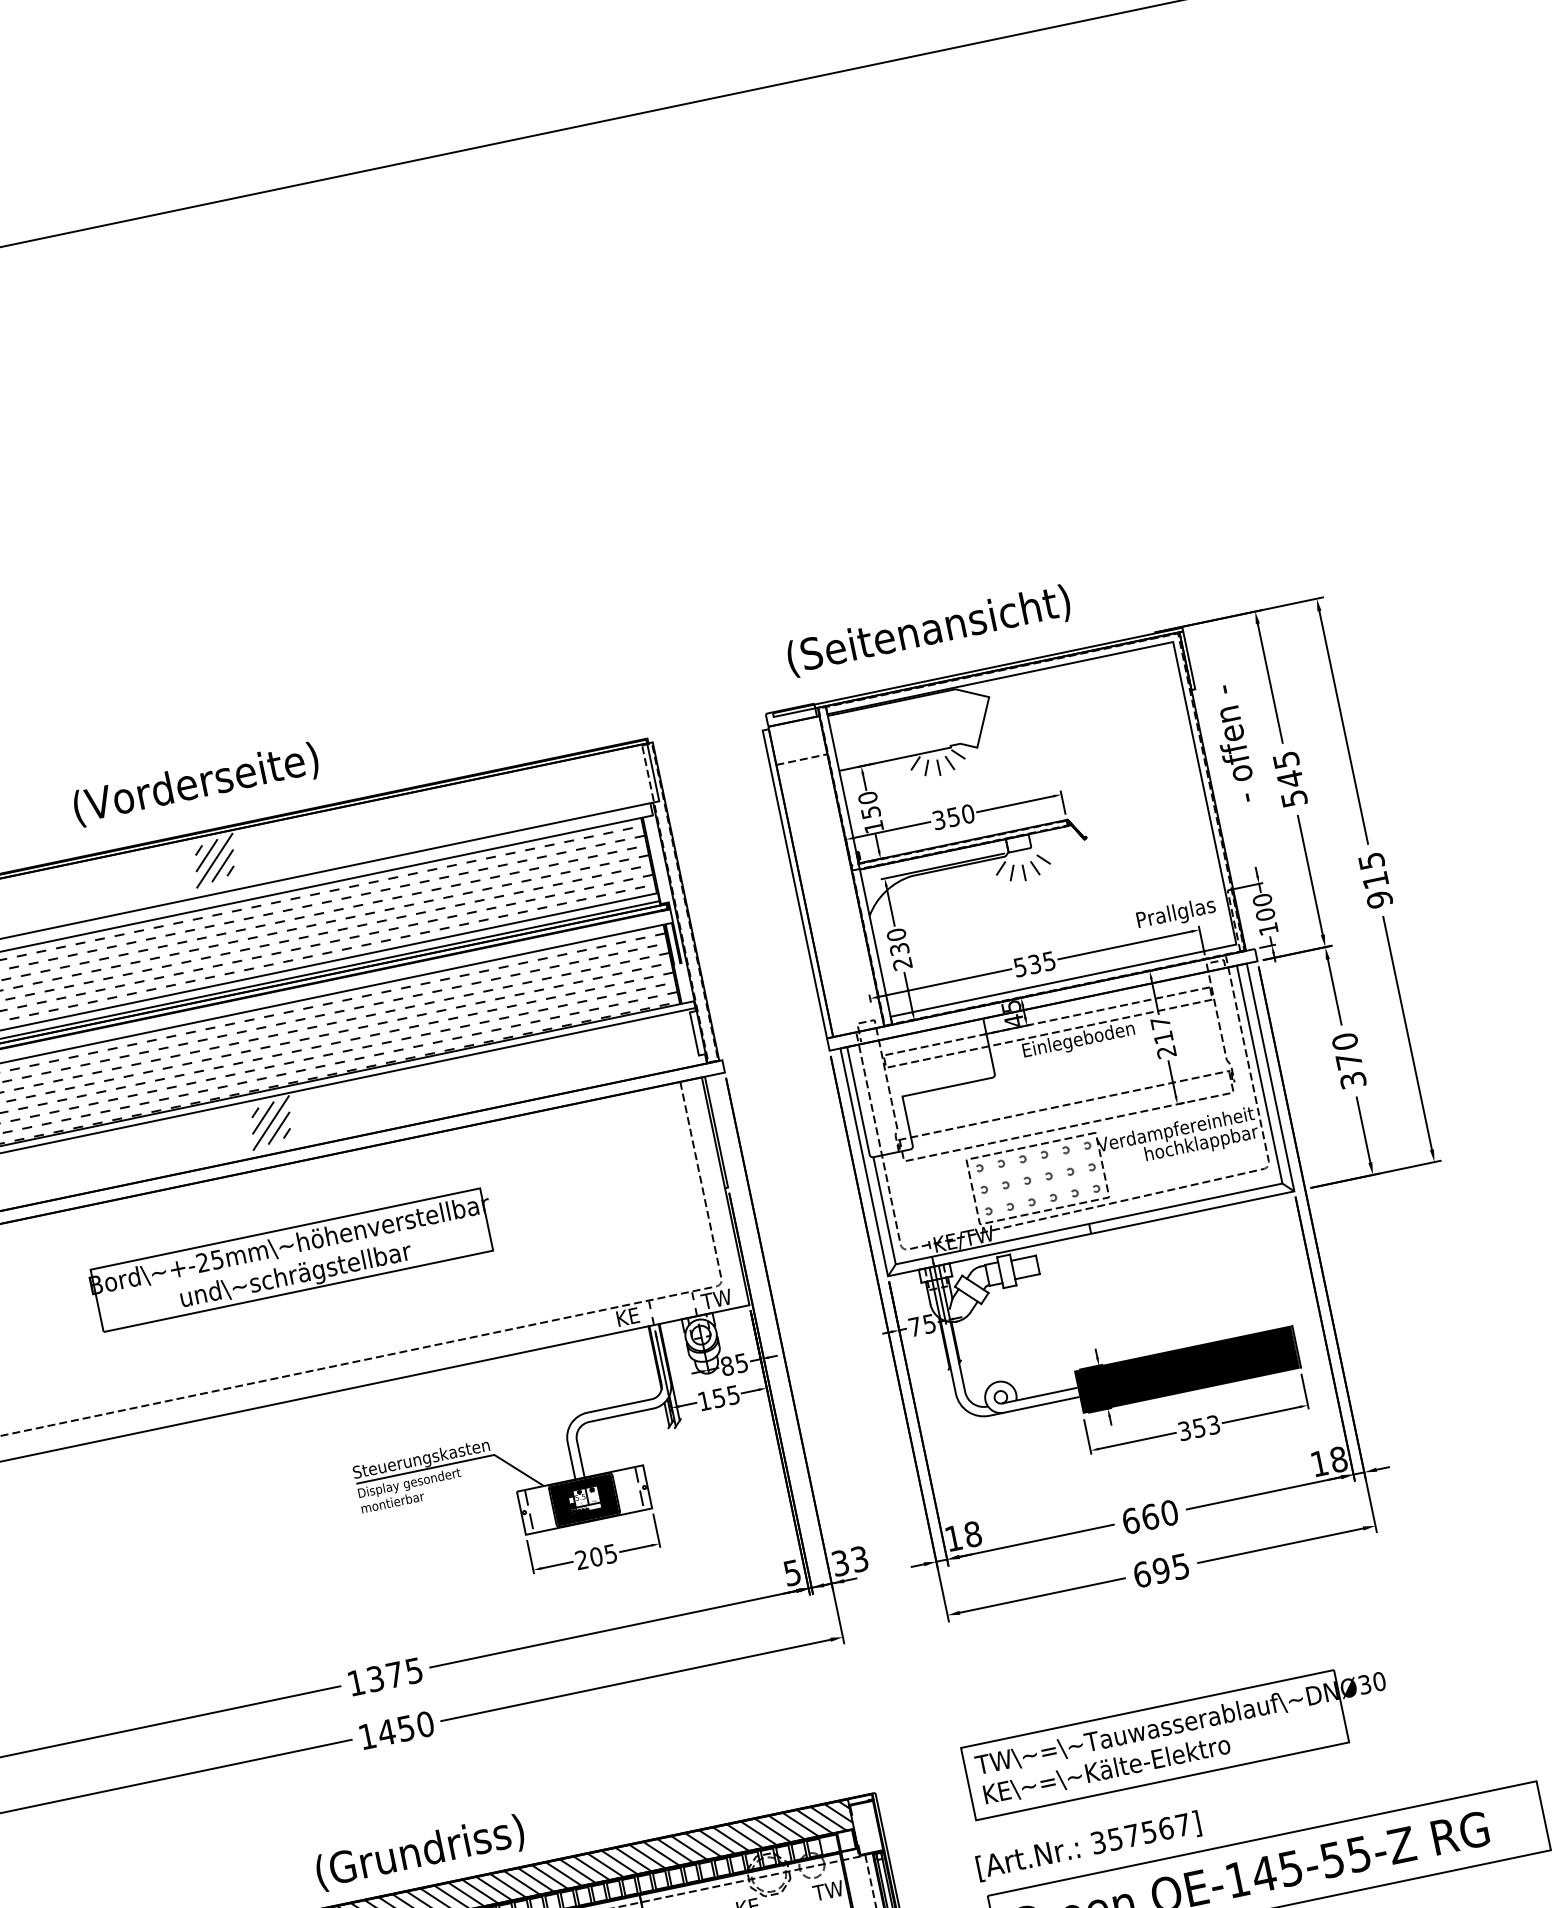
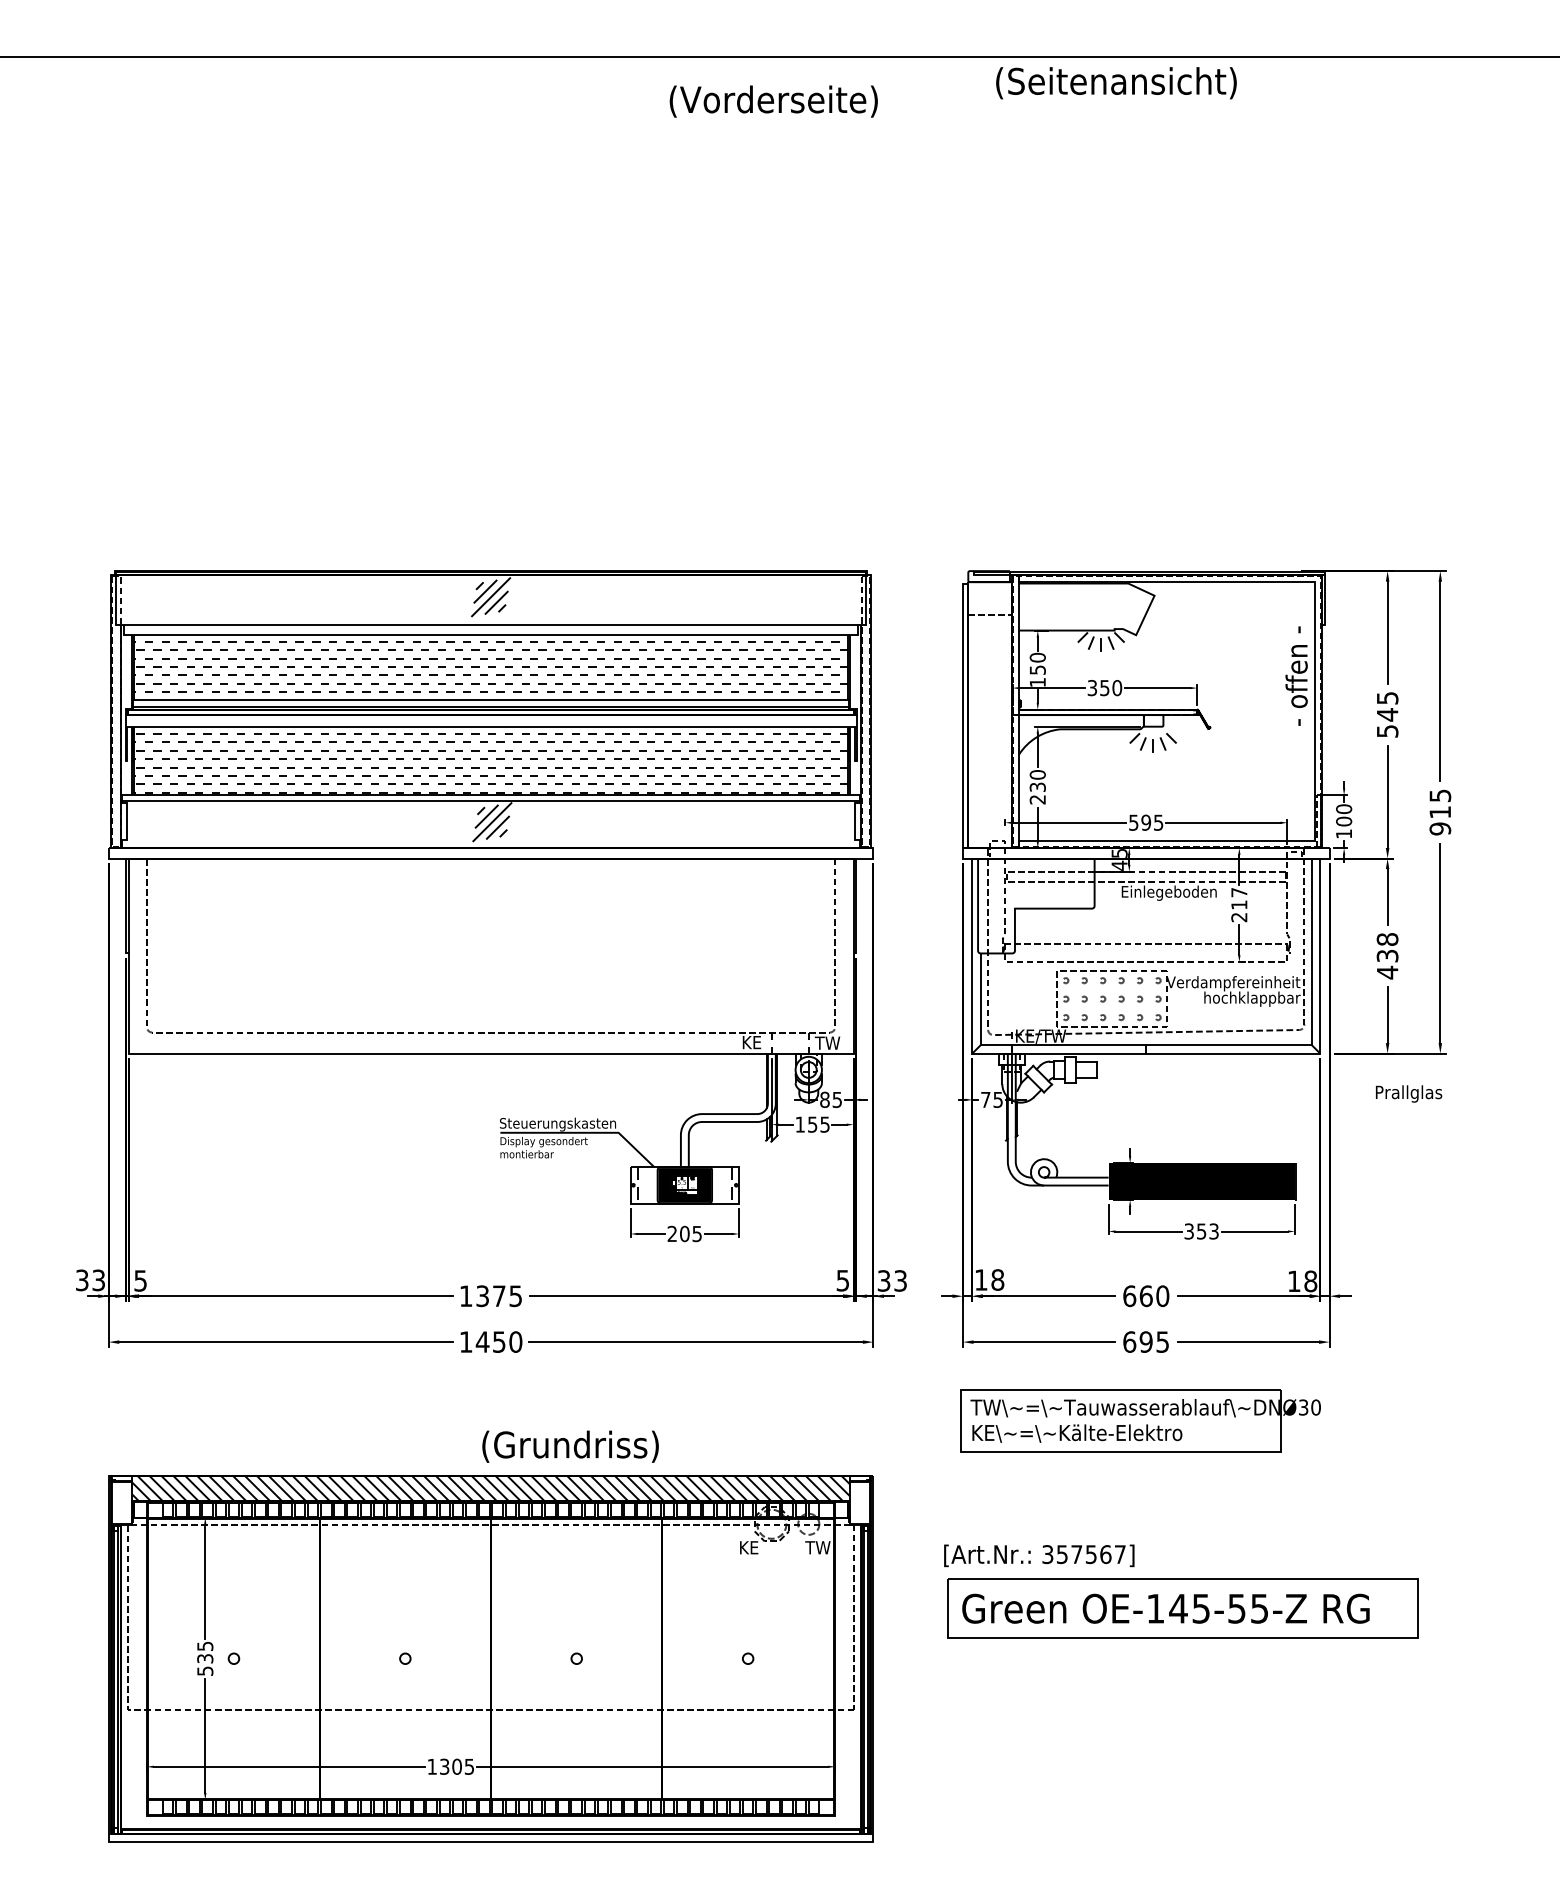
text: (929, 631) -> (1116, 83), moved
text: (1232, 743) -> (1296, 675), moved
text: (195, 784) -> (773, 101), moved
text: (1176, 913) -> (1409, 1093), moved
text: (1035, 963) -> (1146, 822), 535 -> 595
text: (1349, 1061) -> (1387, 956), 370 -> 438
part: (292, 1260) -> (486, 938), removed
part: (1177, 1739) -> (1140, 1420), moved
text: (420, 1852) -> (570, 1446), moved

